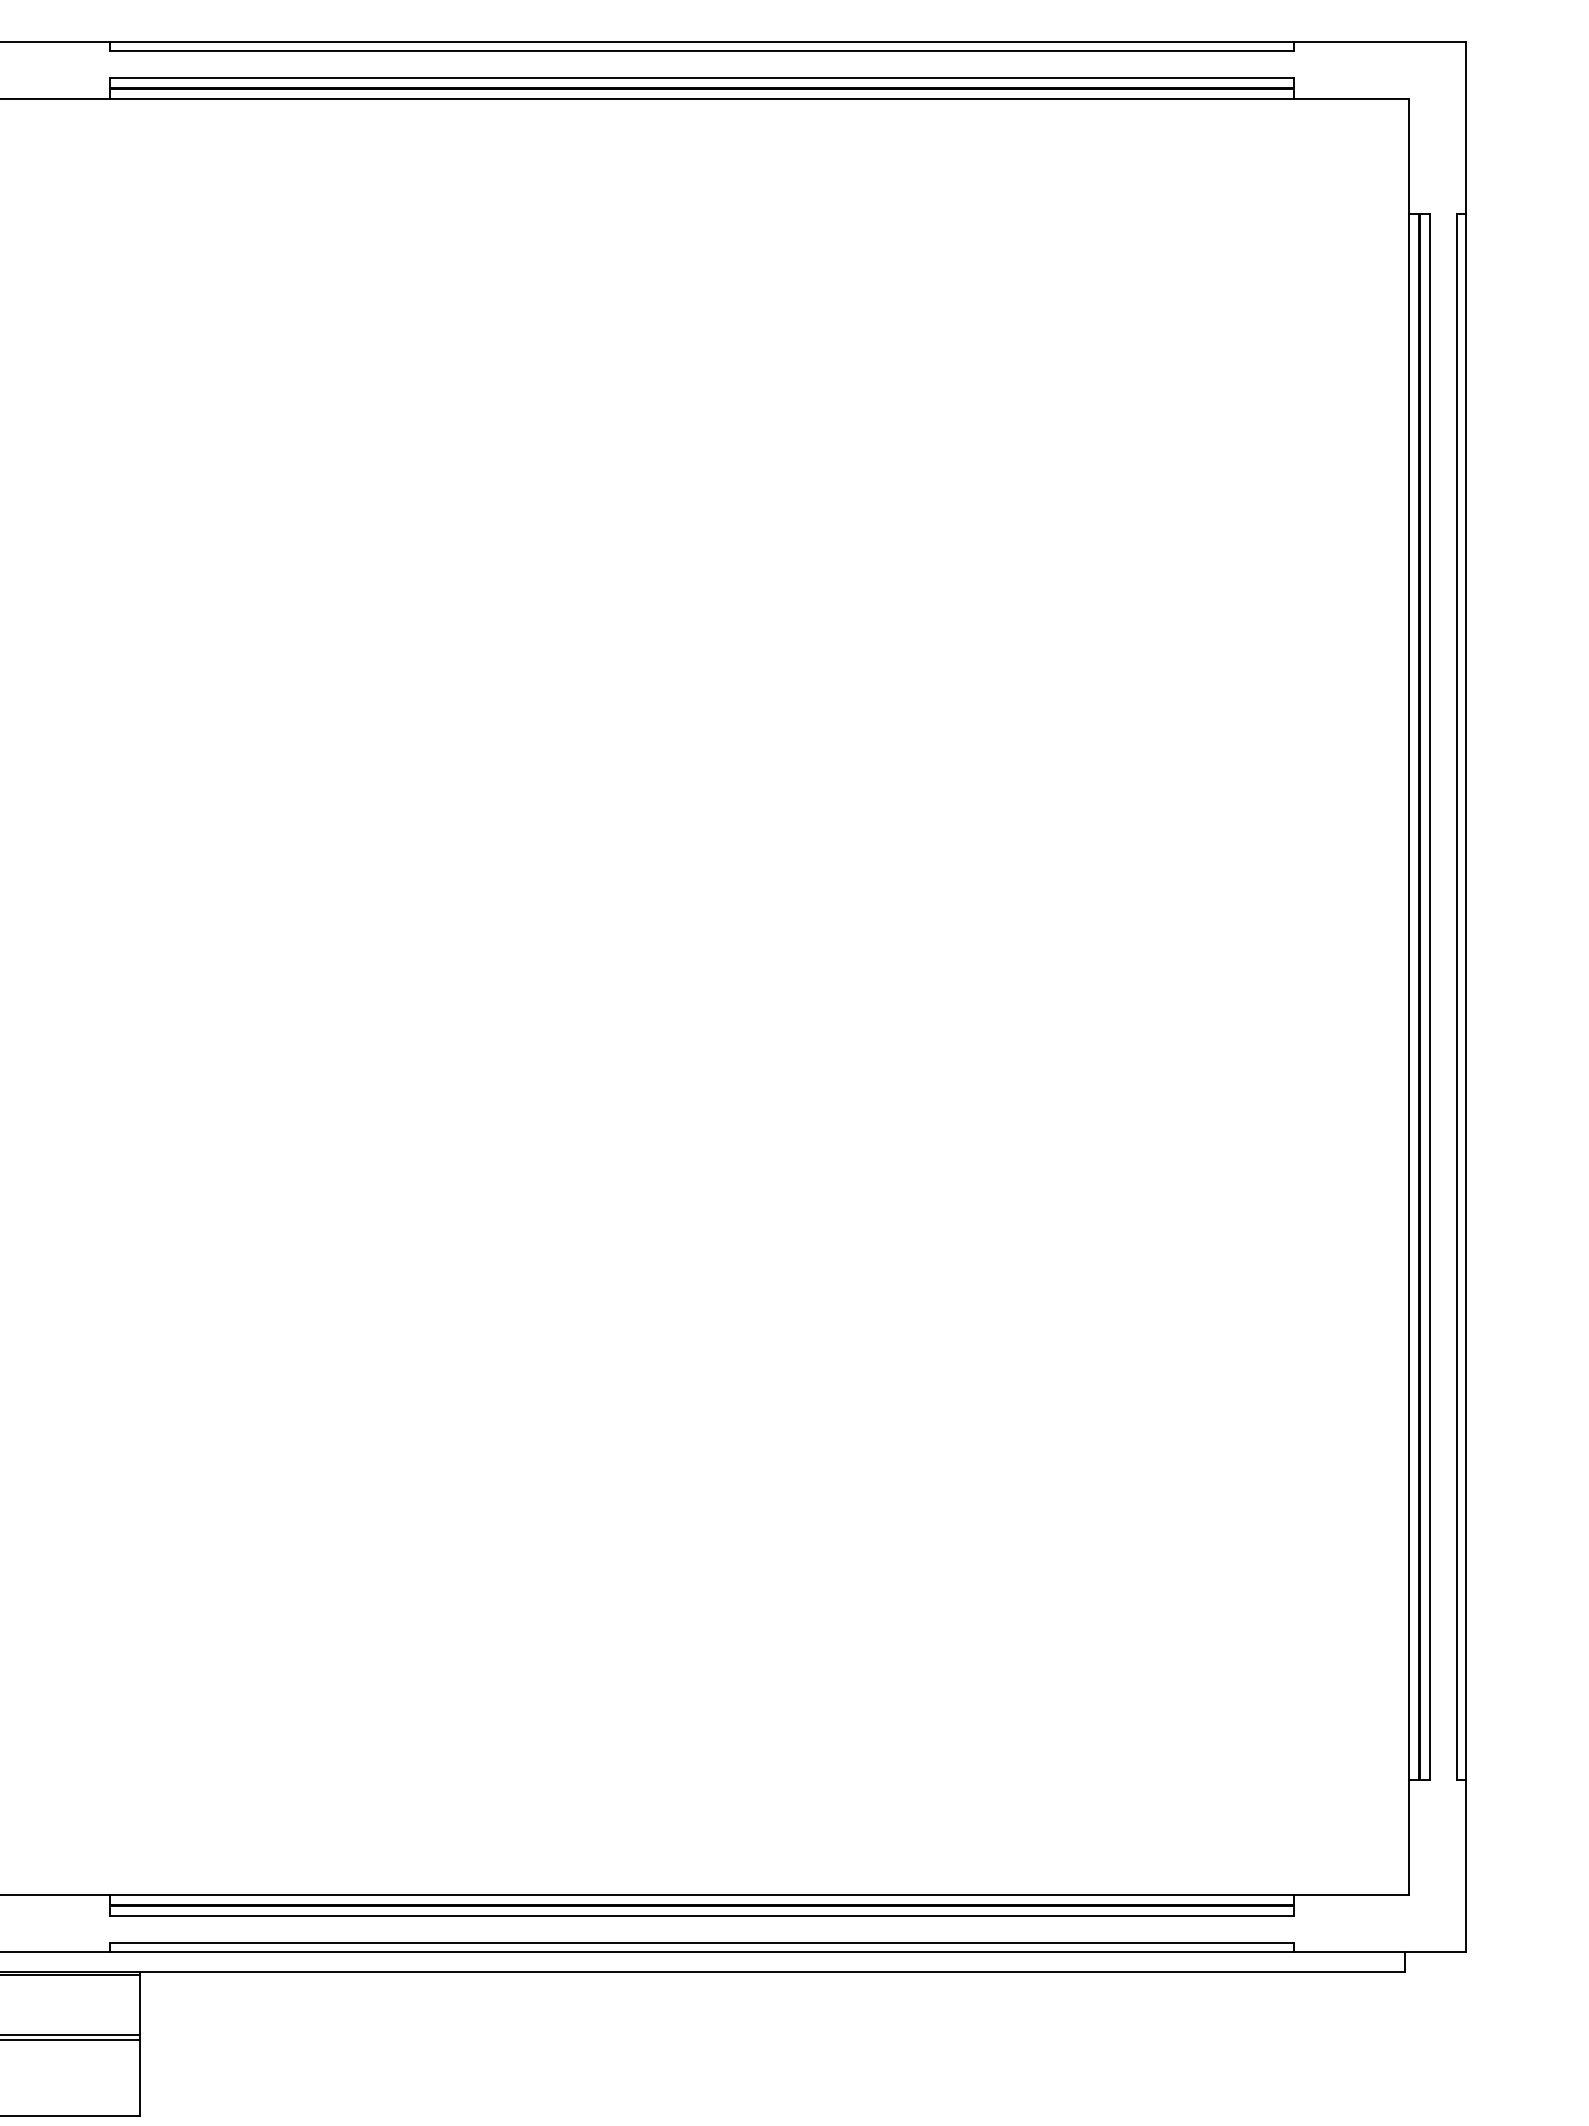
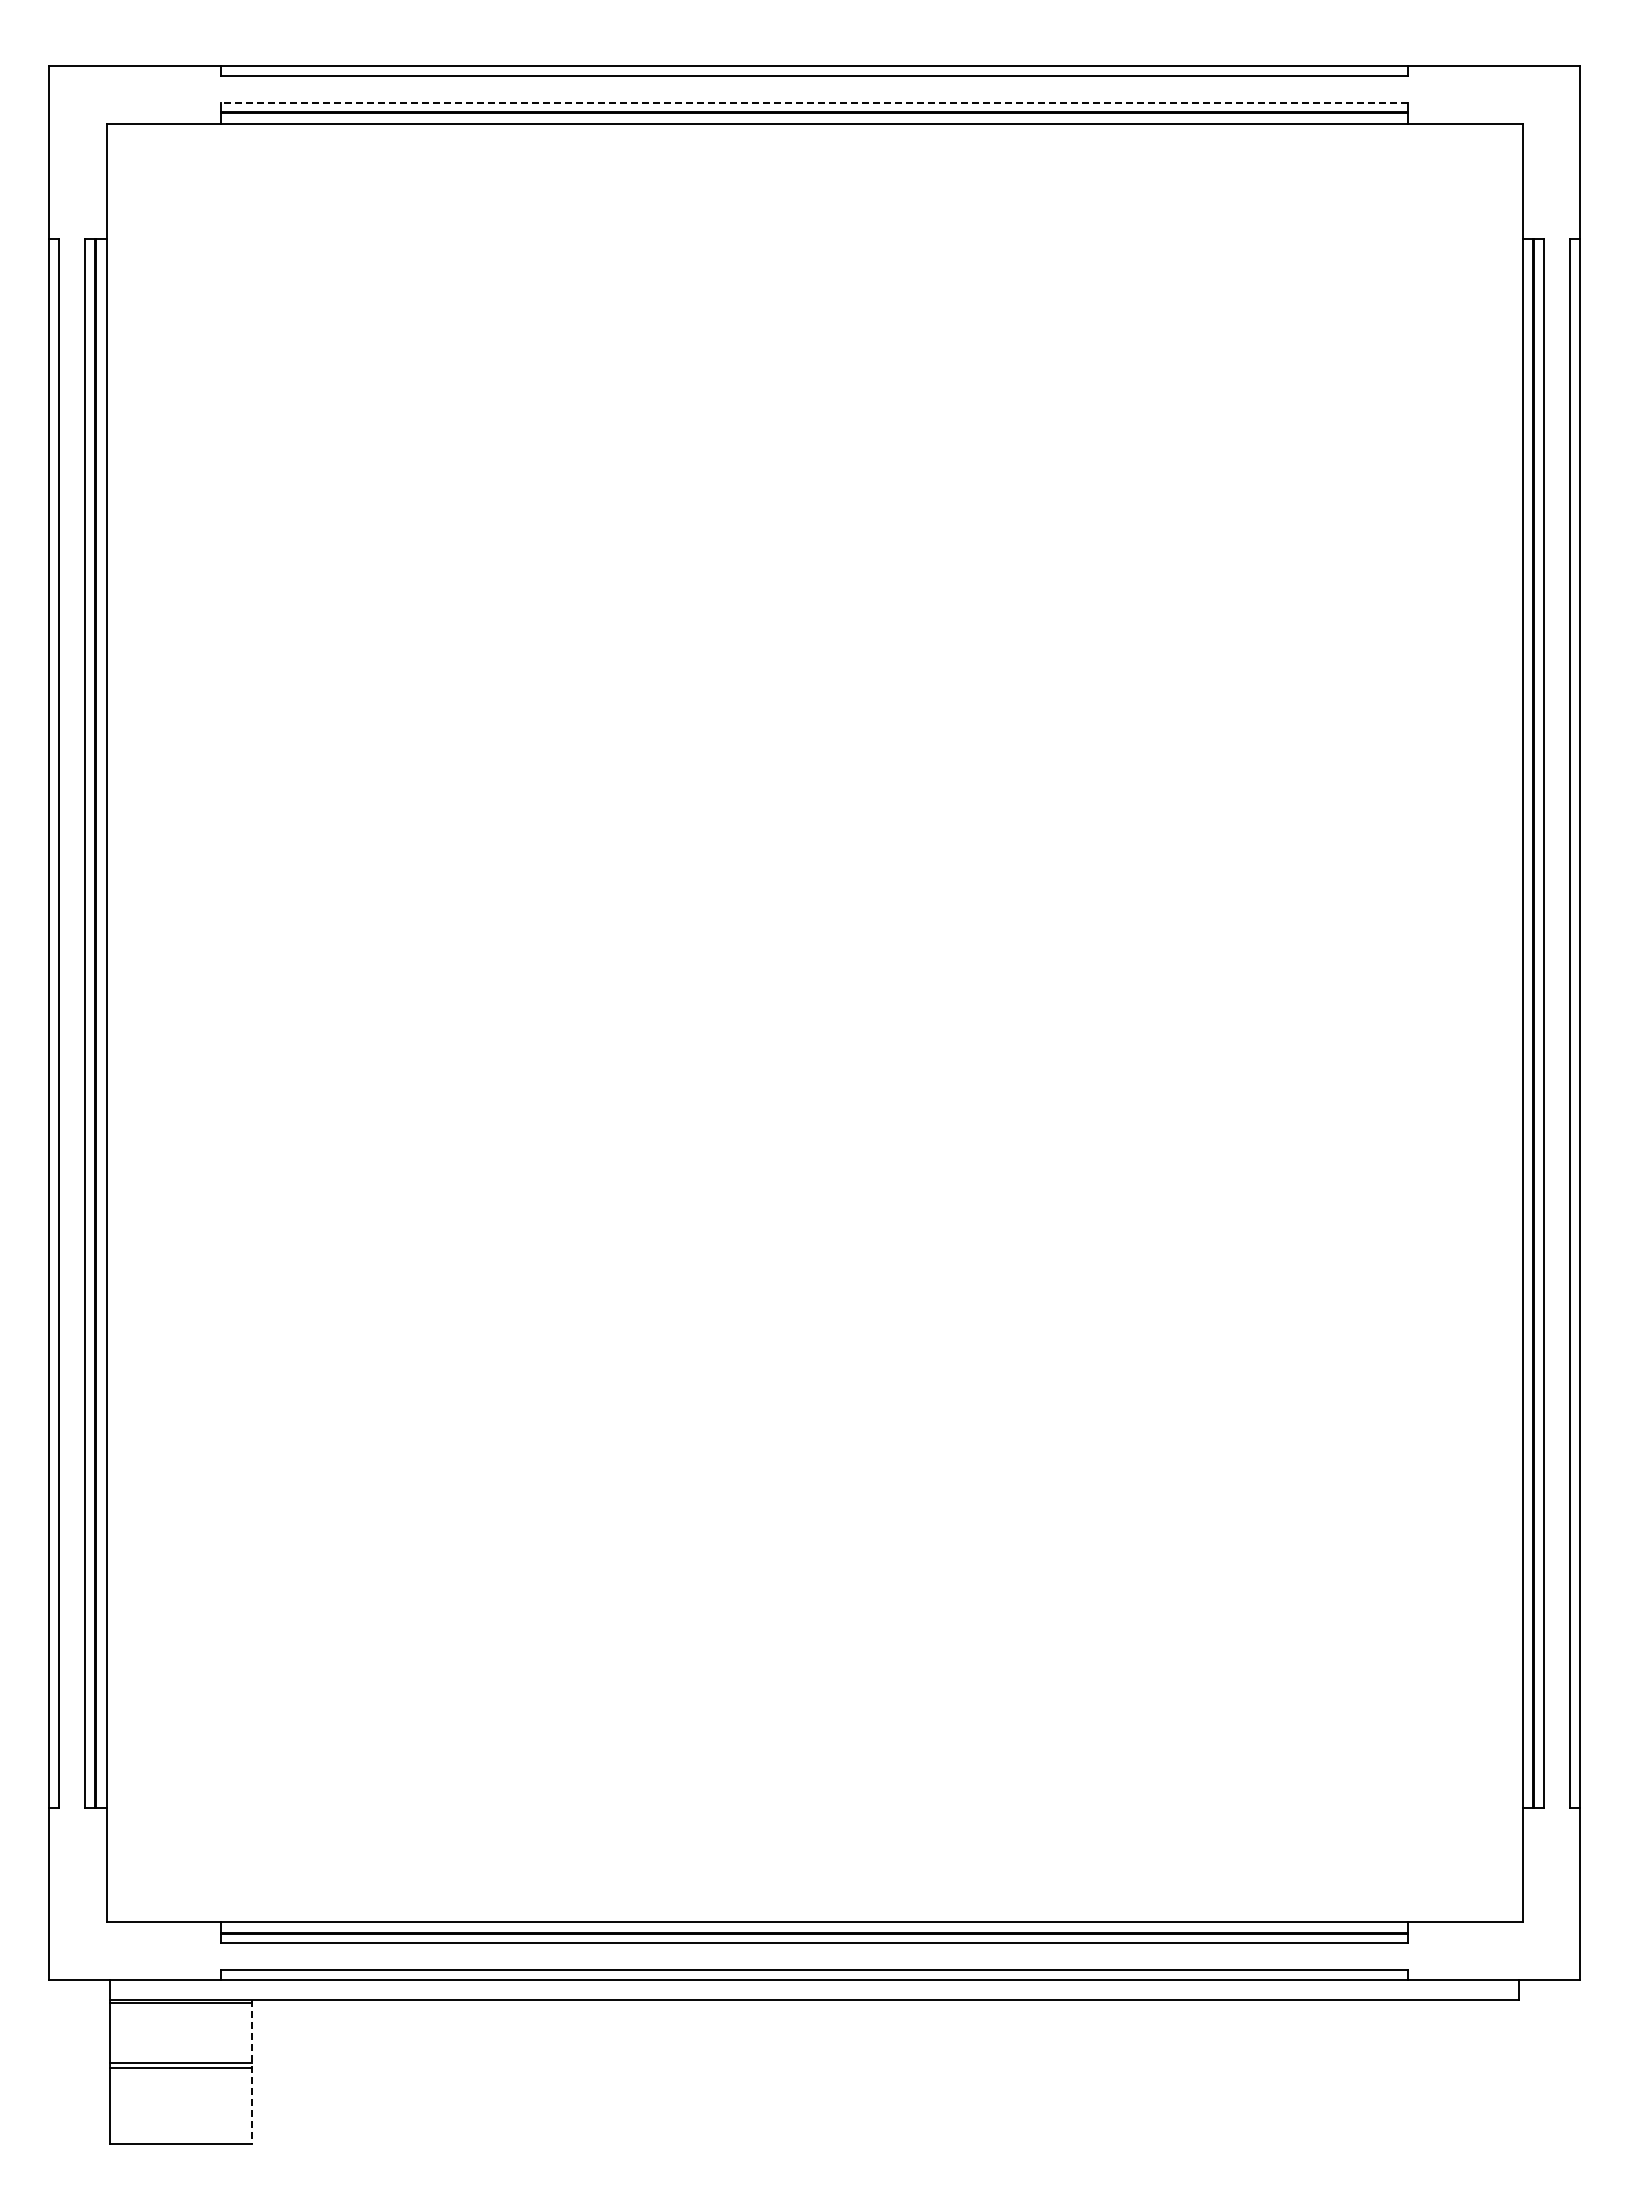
line: (701, 77) -> (814, 102), solid -> dashed
line: (139, 2043) -> (251, 2071), solid -> dashed

